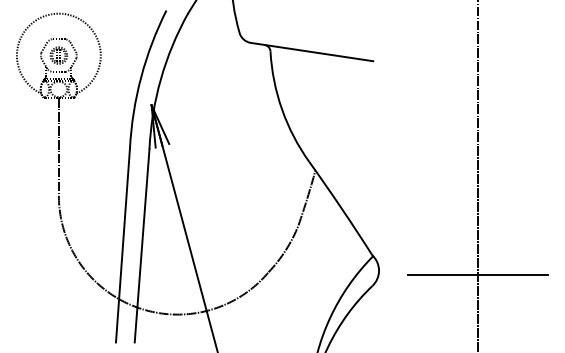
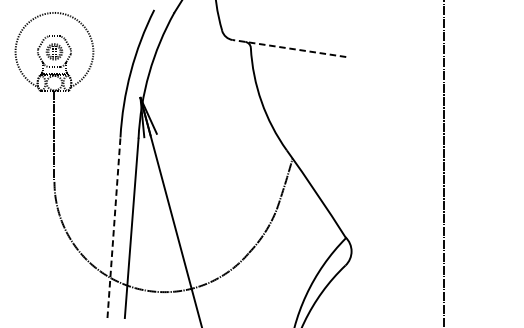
line: (312, 52) -> (289, 48), solid -> dashed
line: (123, 245) -> (114, 228), solid -> dashed
line: (478, 275) -> (443, 255), removed

